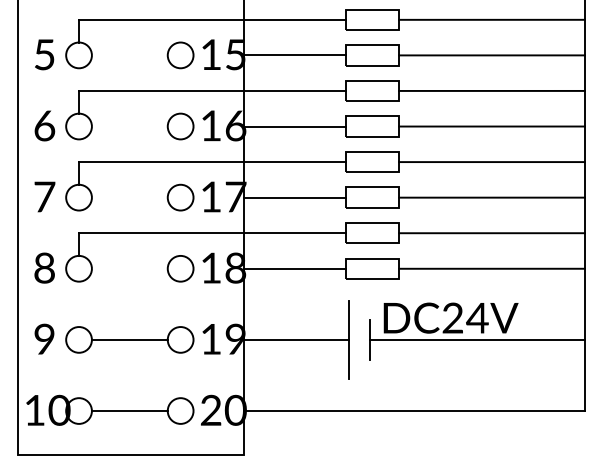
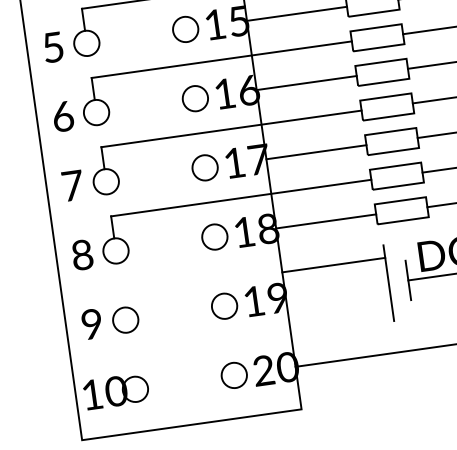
line: (129, 339) -> (174, 312), removed
line: (296, 339) -> (333, 264), moved
line: (129, 411) -> (184, 382), removed

